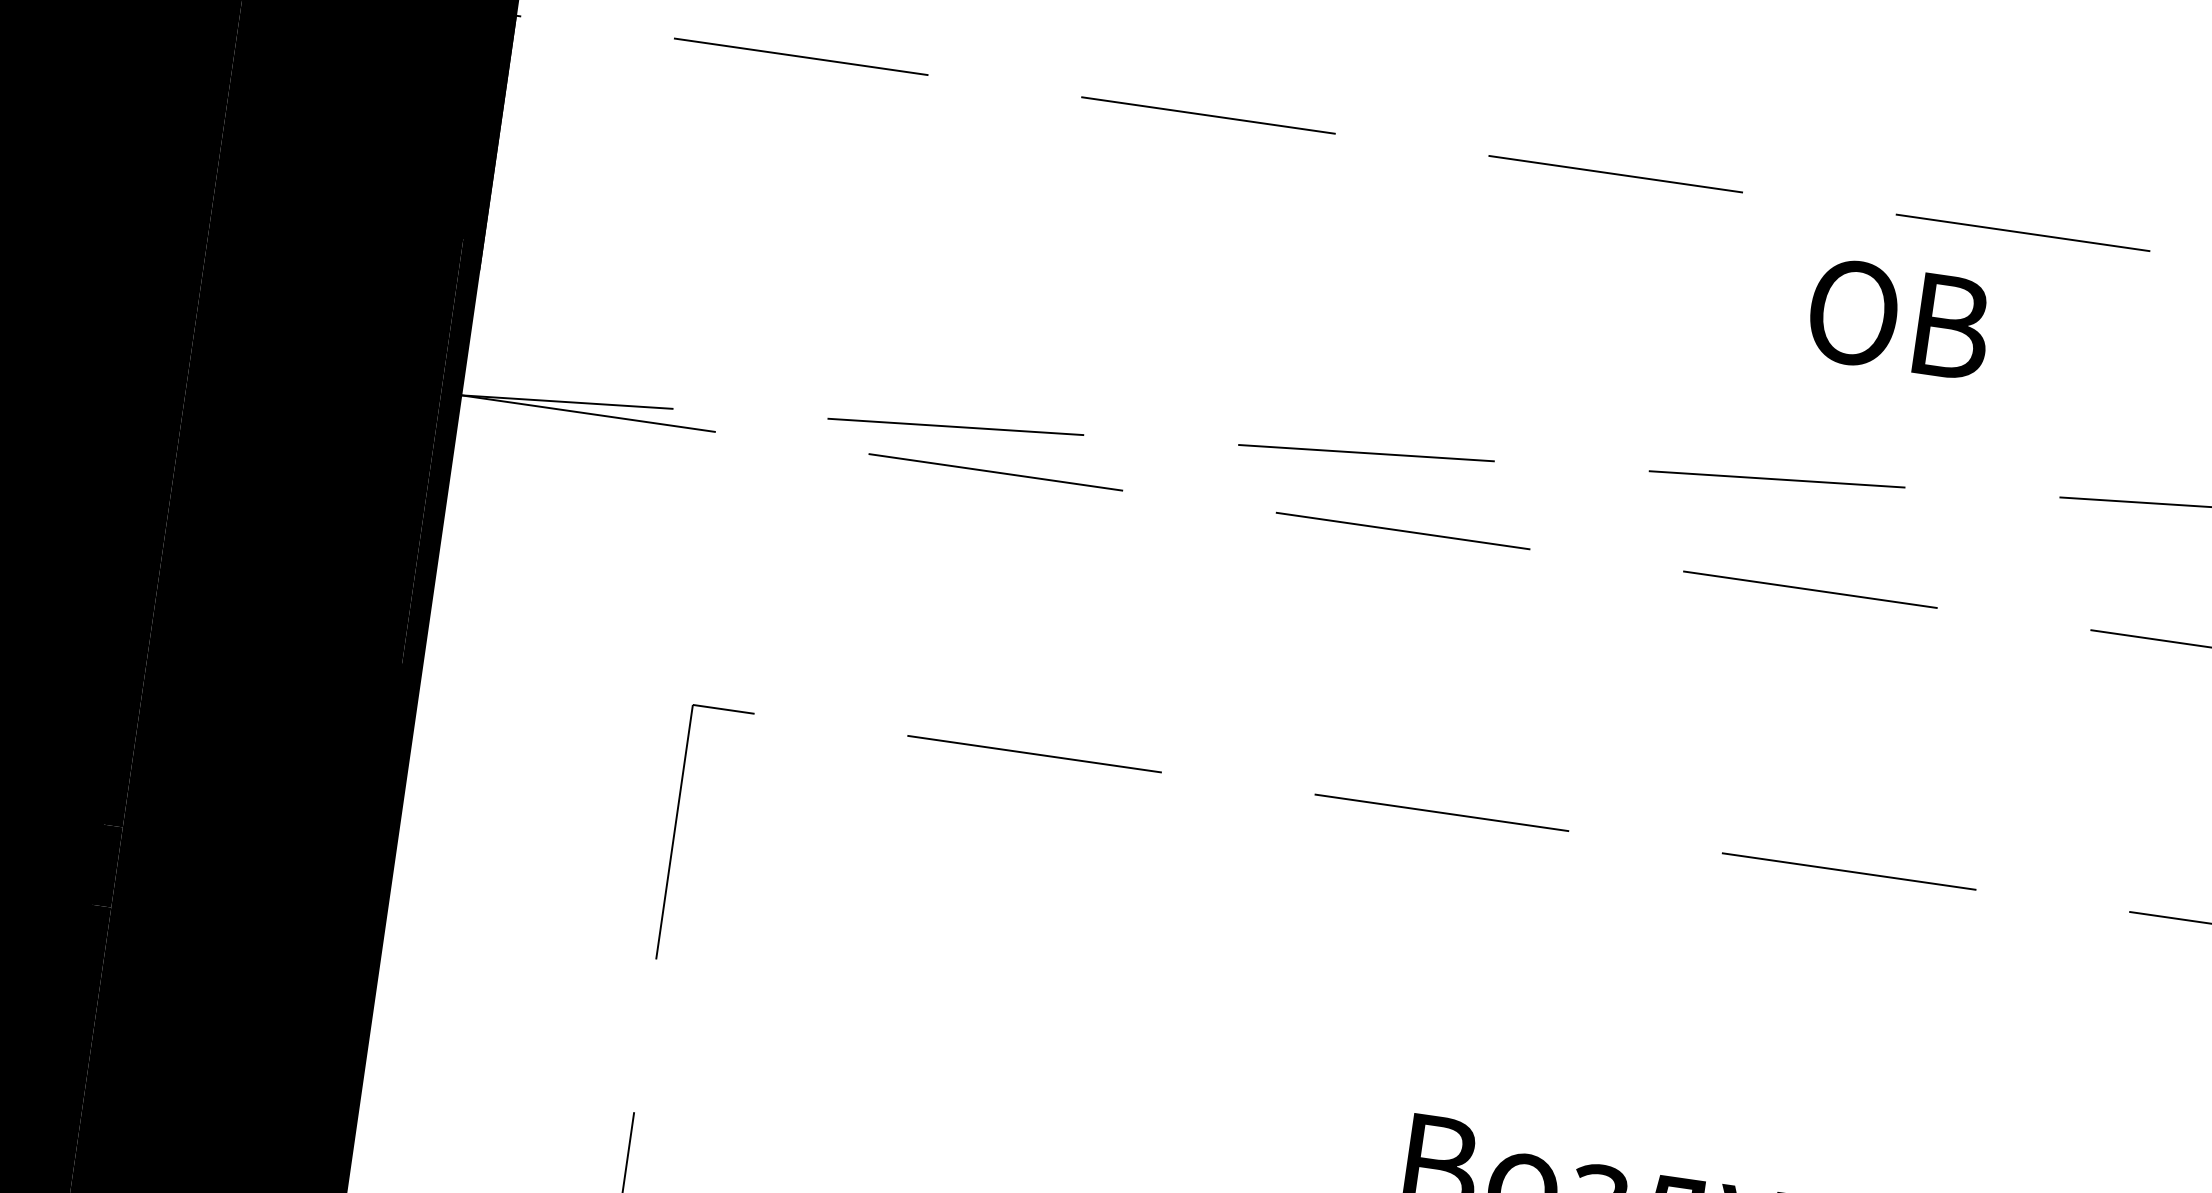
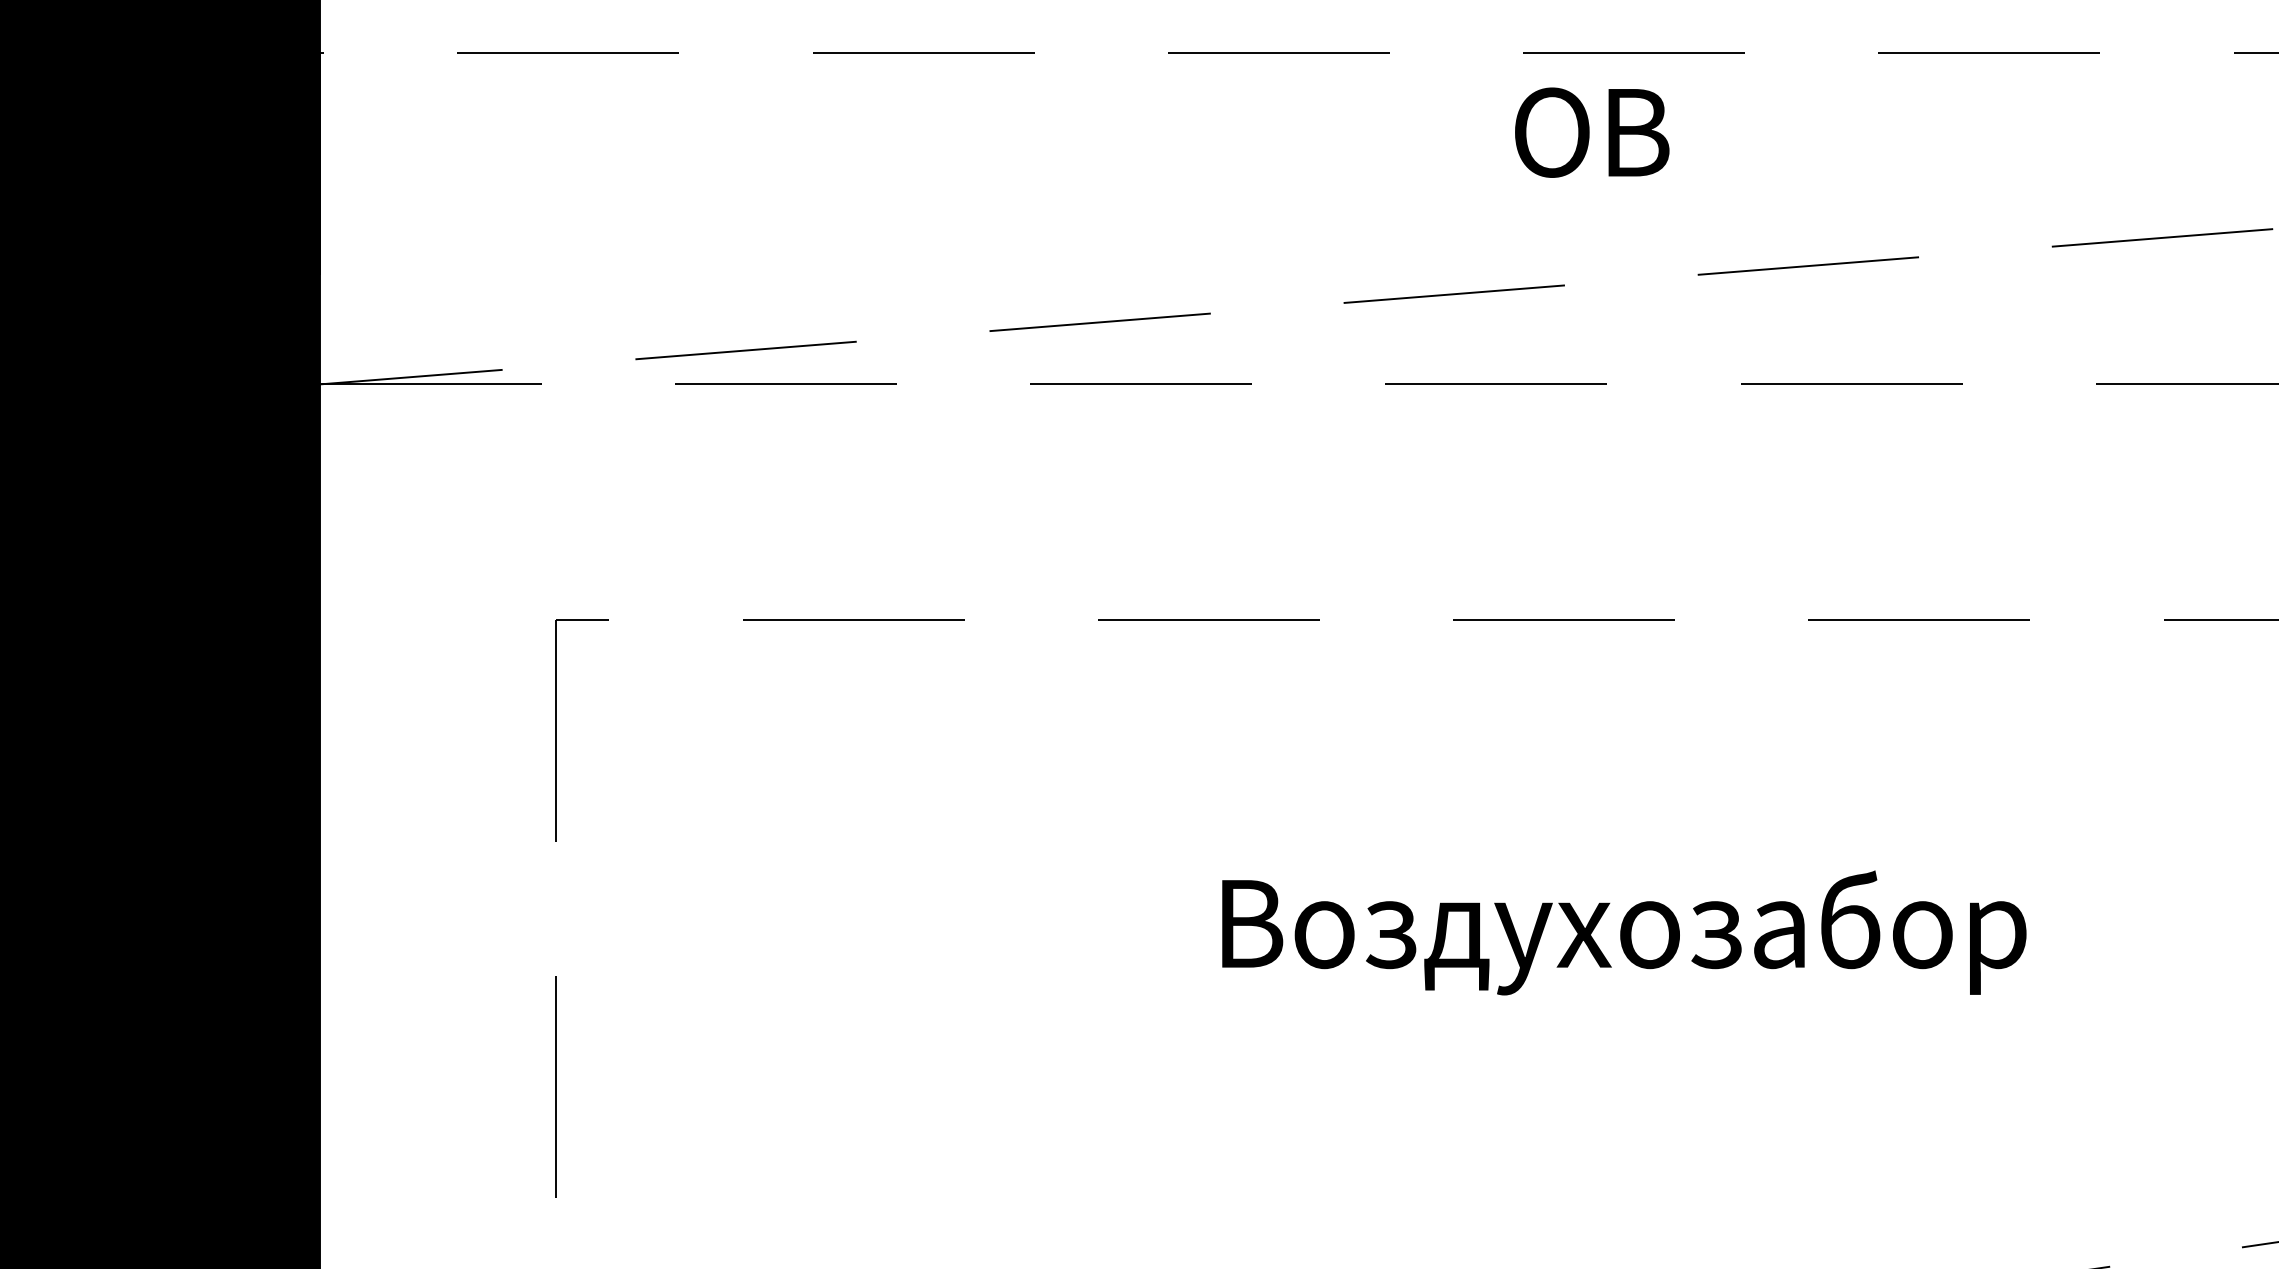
text: (1899, 319) -> (1592, 132), moved

